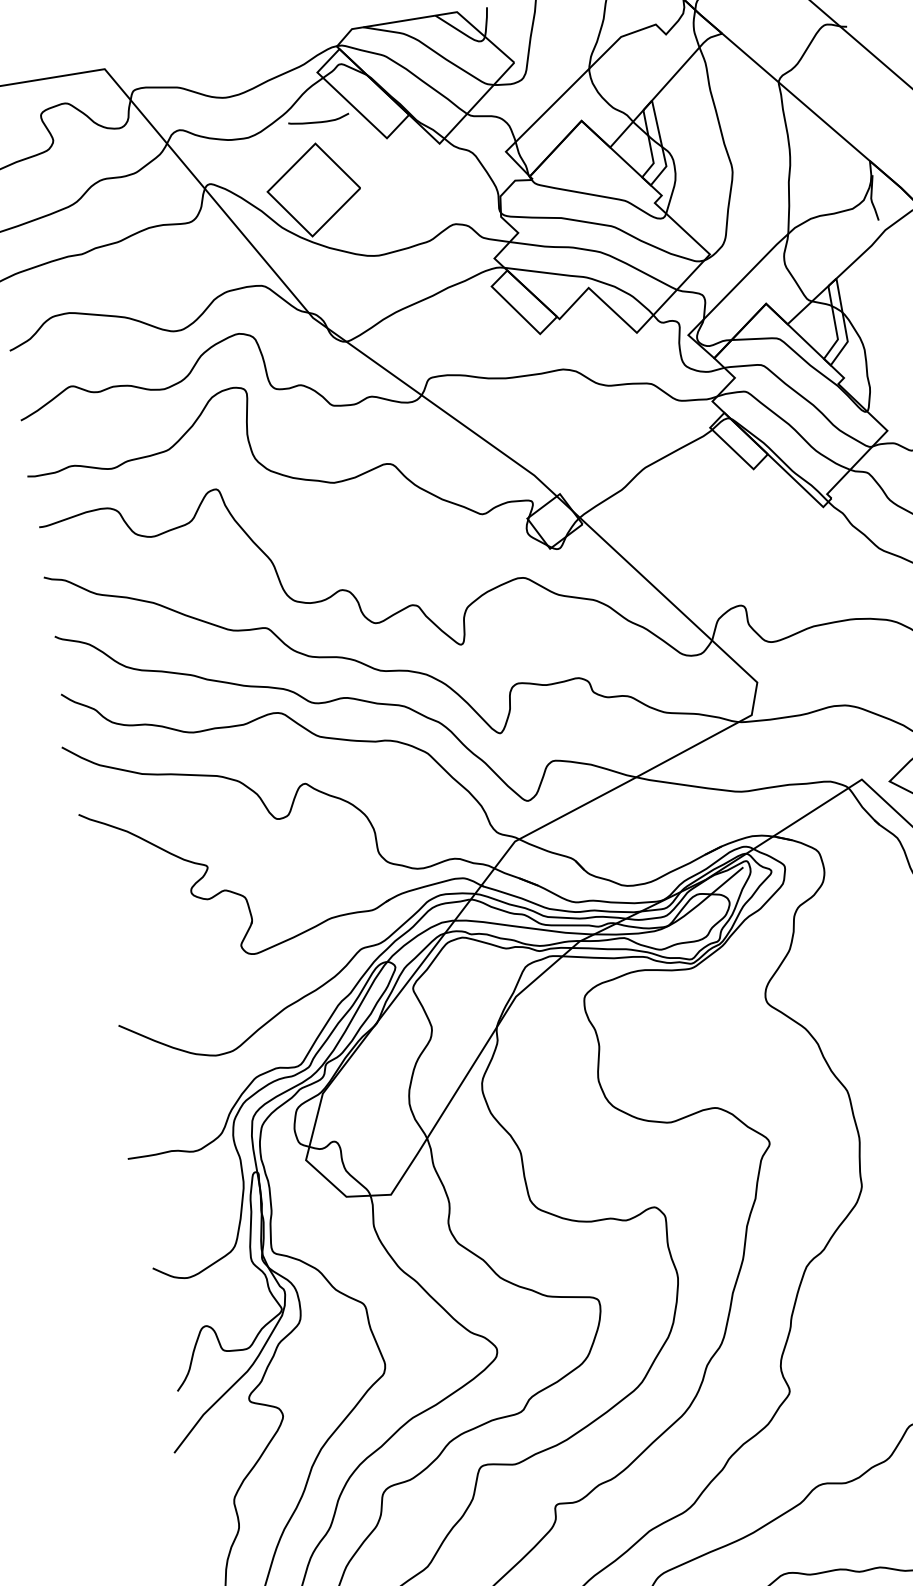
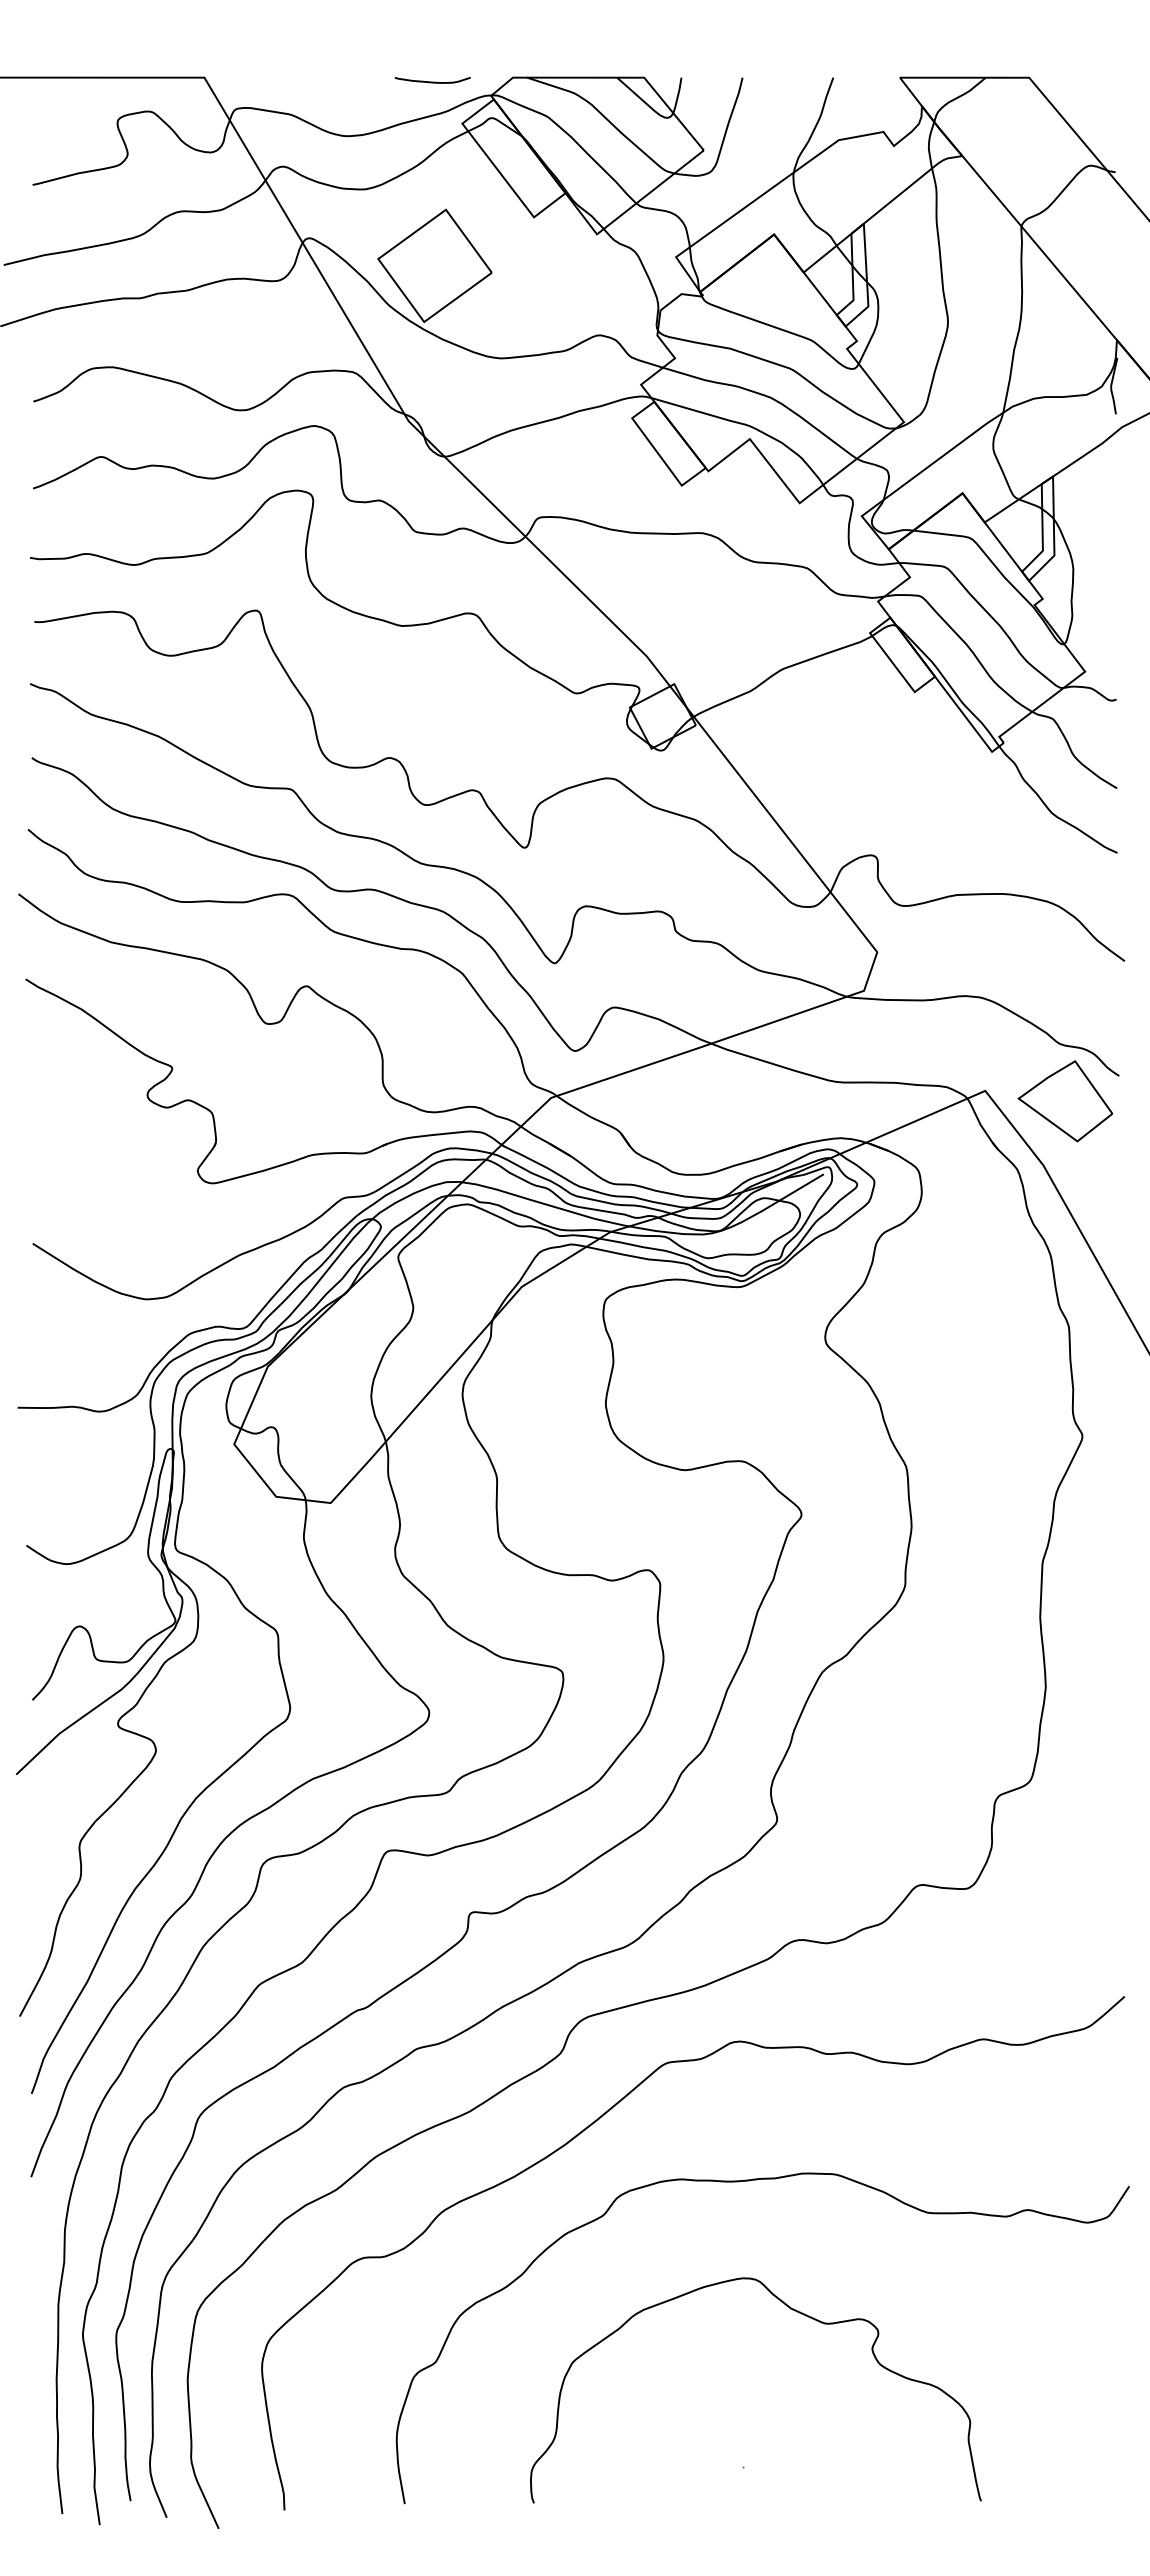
curve: (318, 121) -> (432, 81), moved

